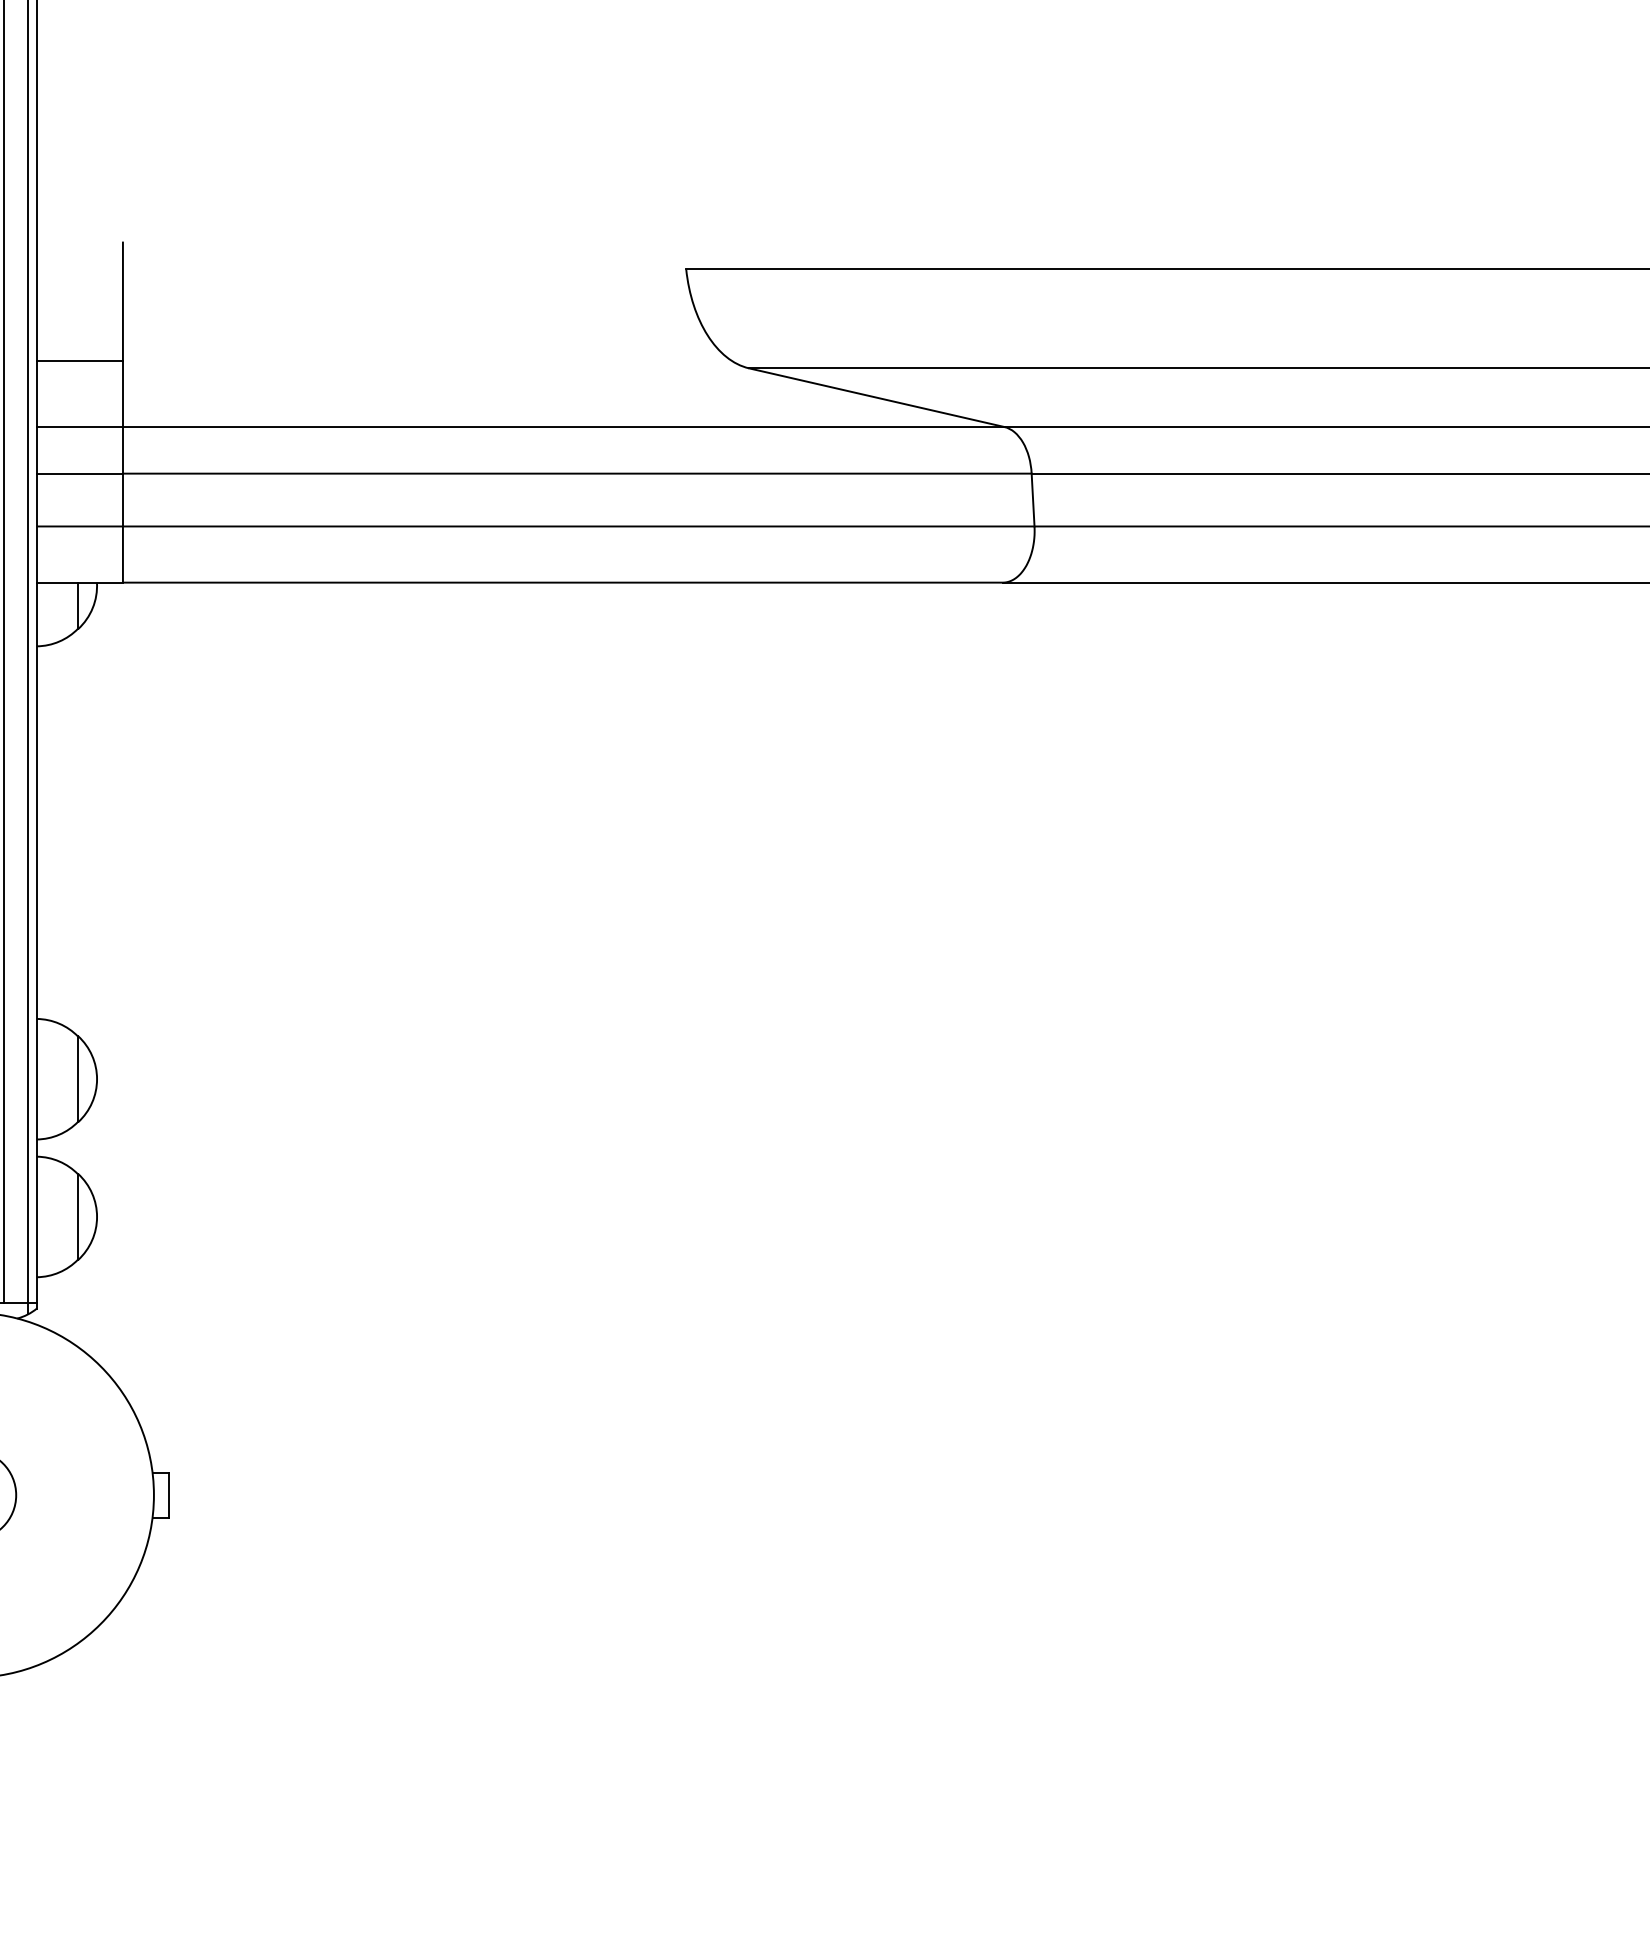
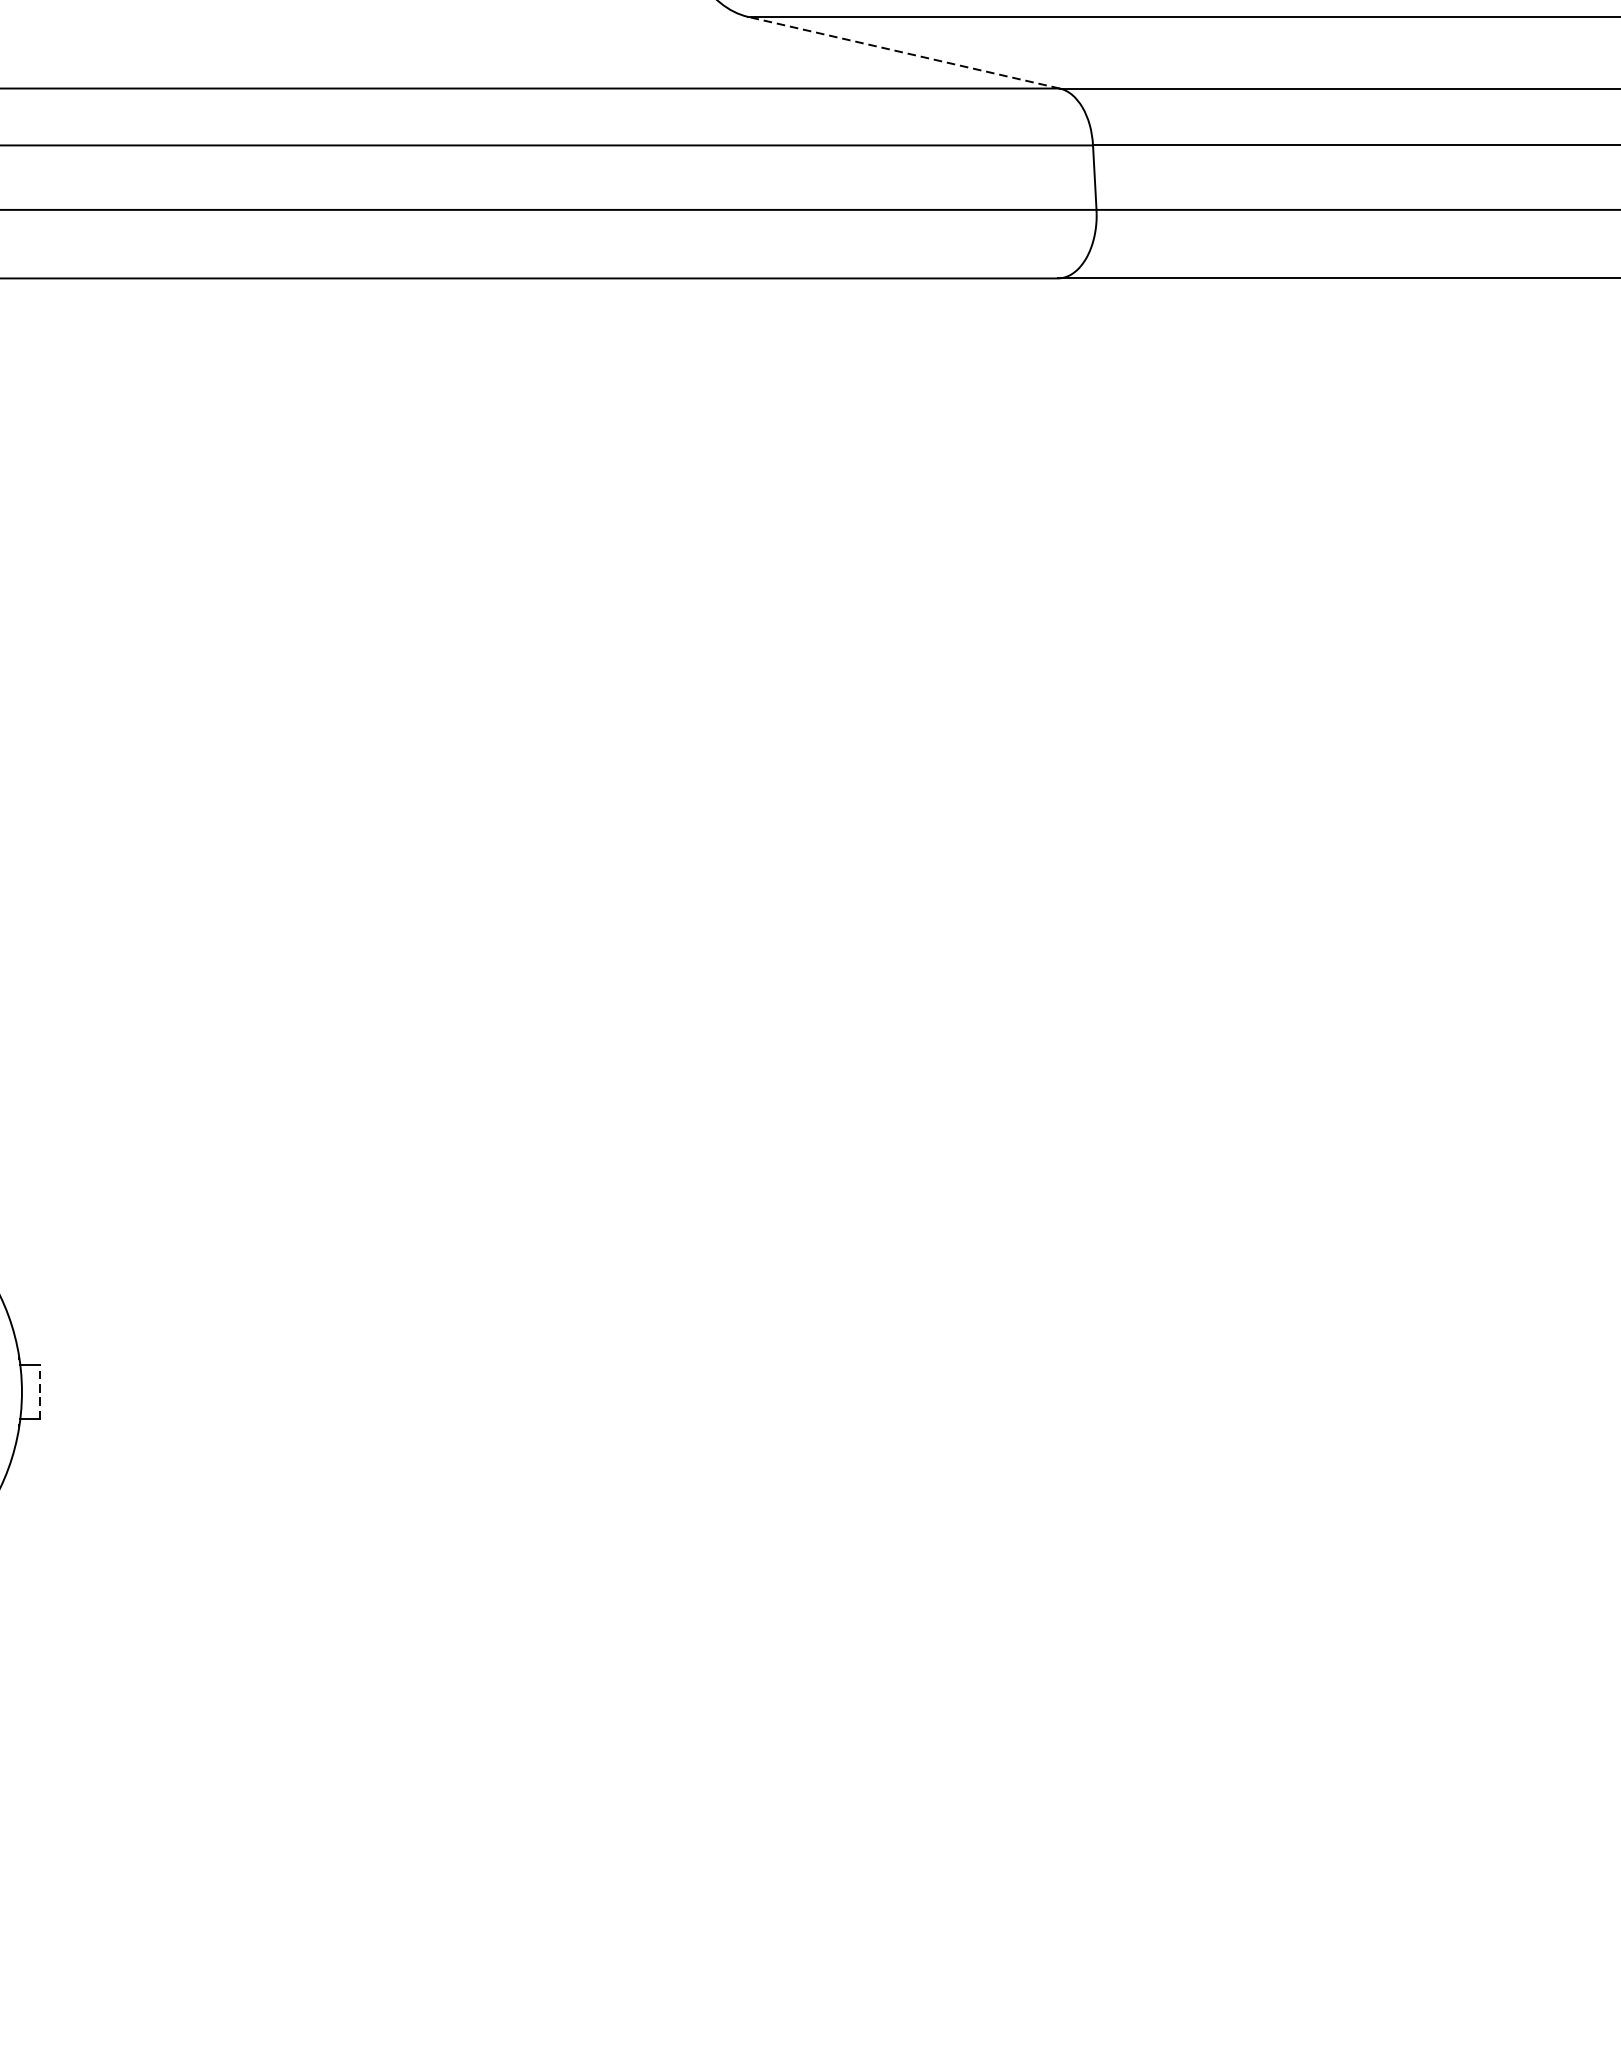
line: (876, 397) -> (903, 52), solid -> dashed
line: (169, 1494) -> (40, 1391), solid -> dashed

